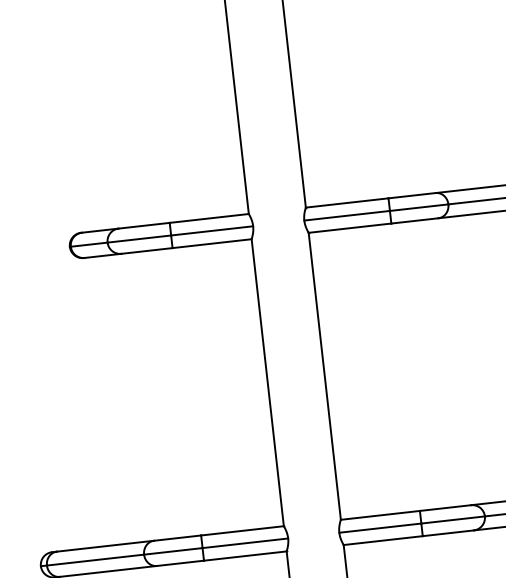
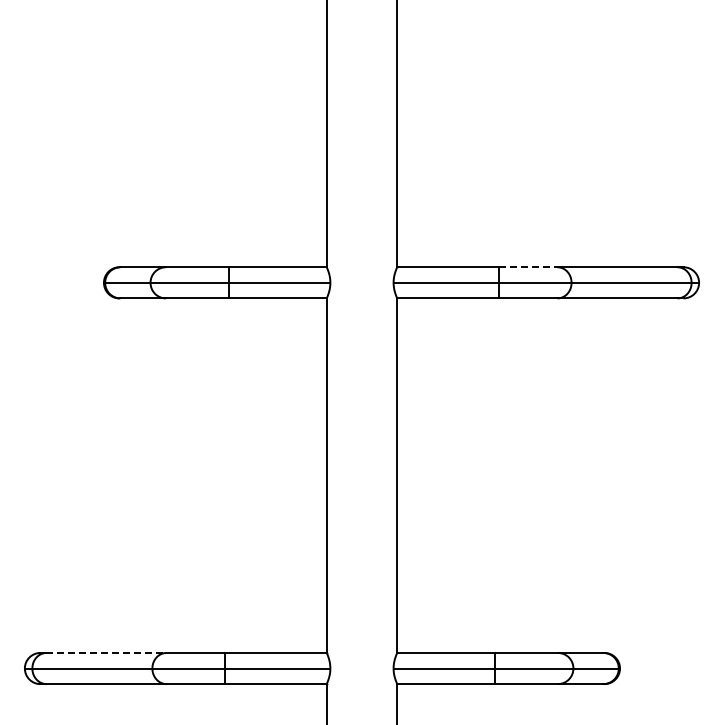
line: (412, 195) -> (528, 267), solid -> dashed
line: (105, 545) -> (106, 652), solid -> dashed

